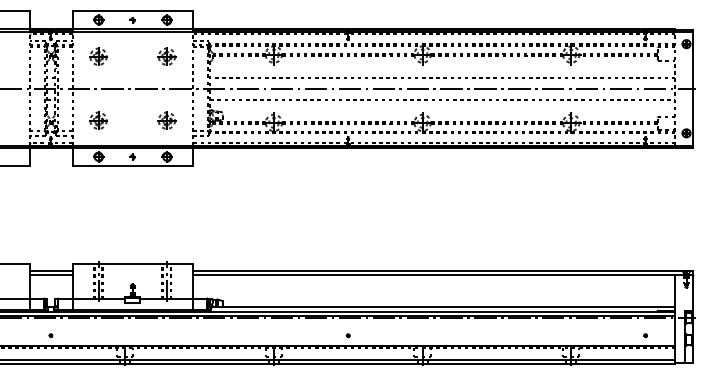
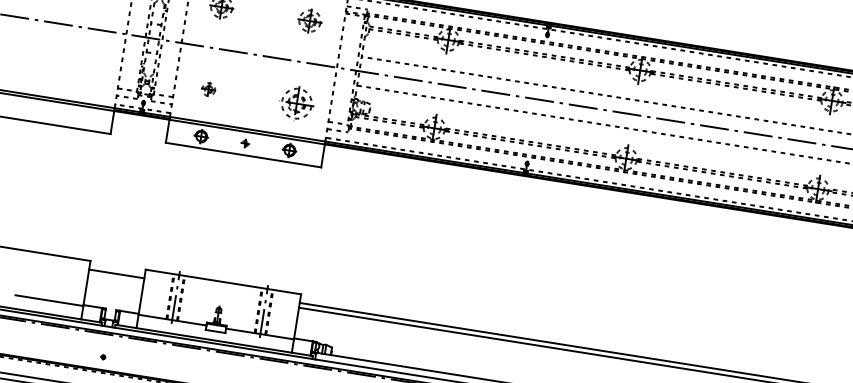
part: (98, 120) -> (208, 89), size x0.6
part: (166, 120) -> (296, 103), size x1.4
line: (50, 274) -> (115, 278), removed

